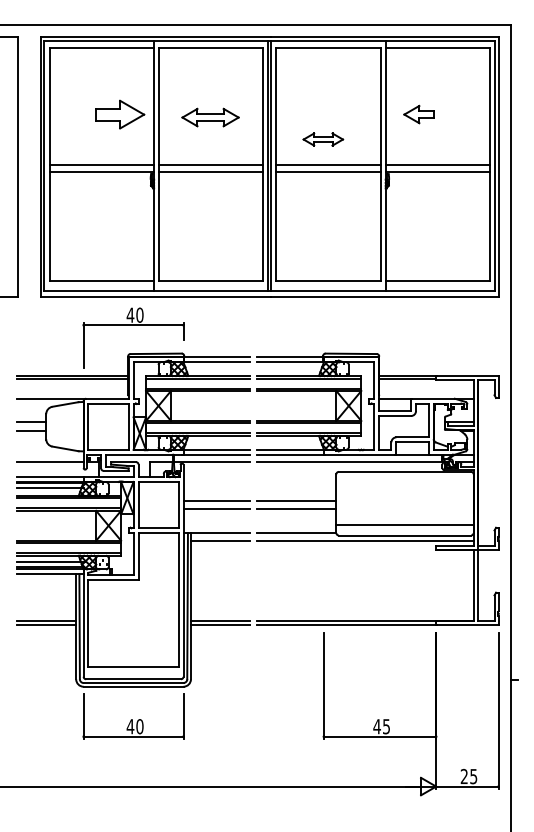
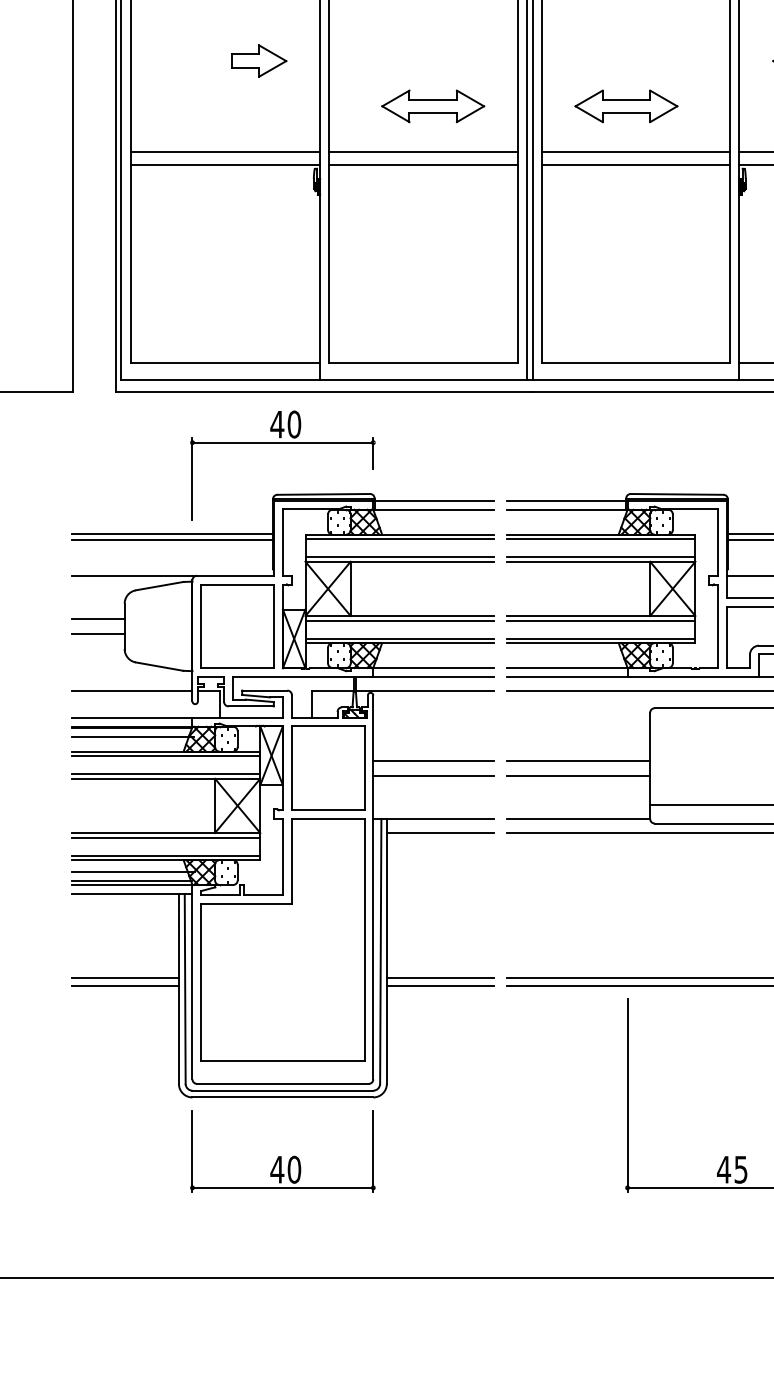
part: (120, 114) -> (259, 60), size x0.62
part: (210, 117) -> (433, 106), moved
part: (323, 139) -> (626, 106), size x1.43

